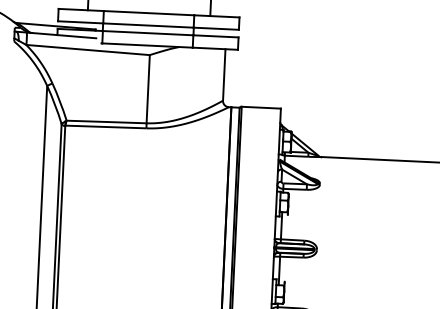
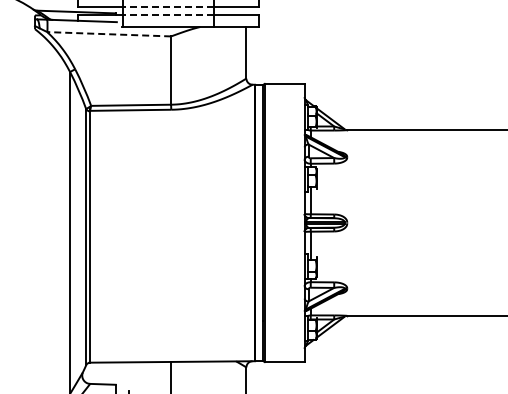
line: (147, 25) -> (167, 6), solid -> dashed
line: (147, 33) -> (167, 14), solid -> dashed
line: (88, 50) -> (109, 34), solid -> dashed

